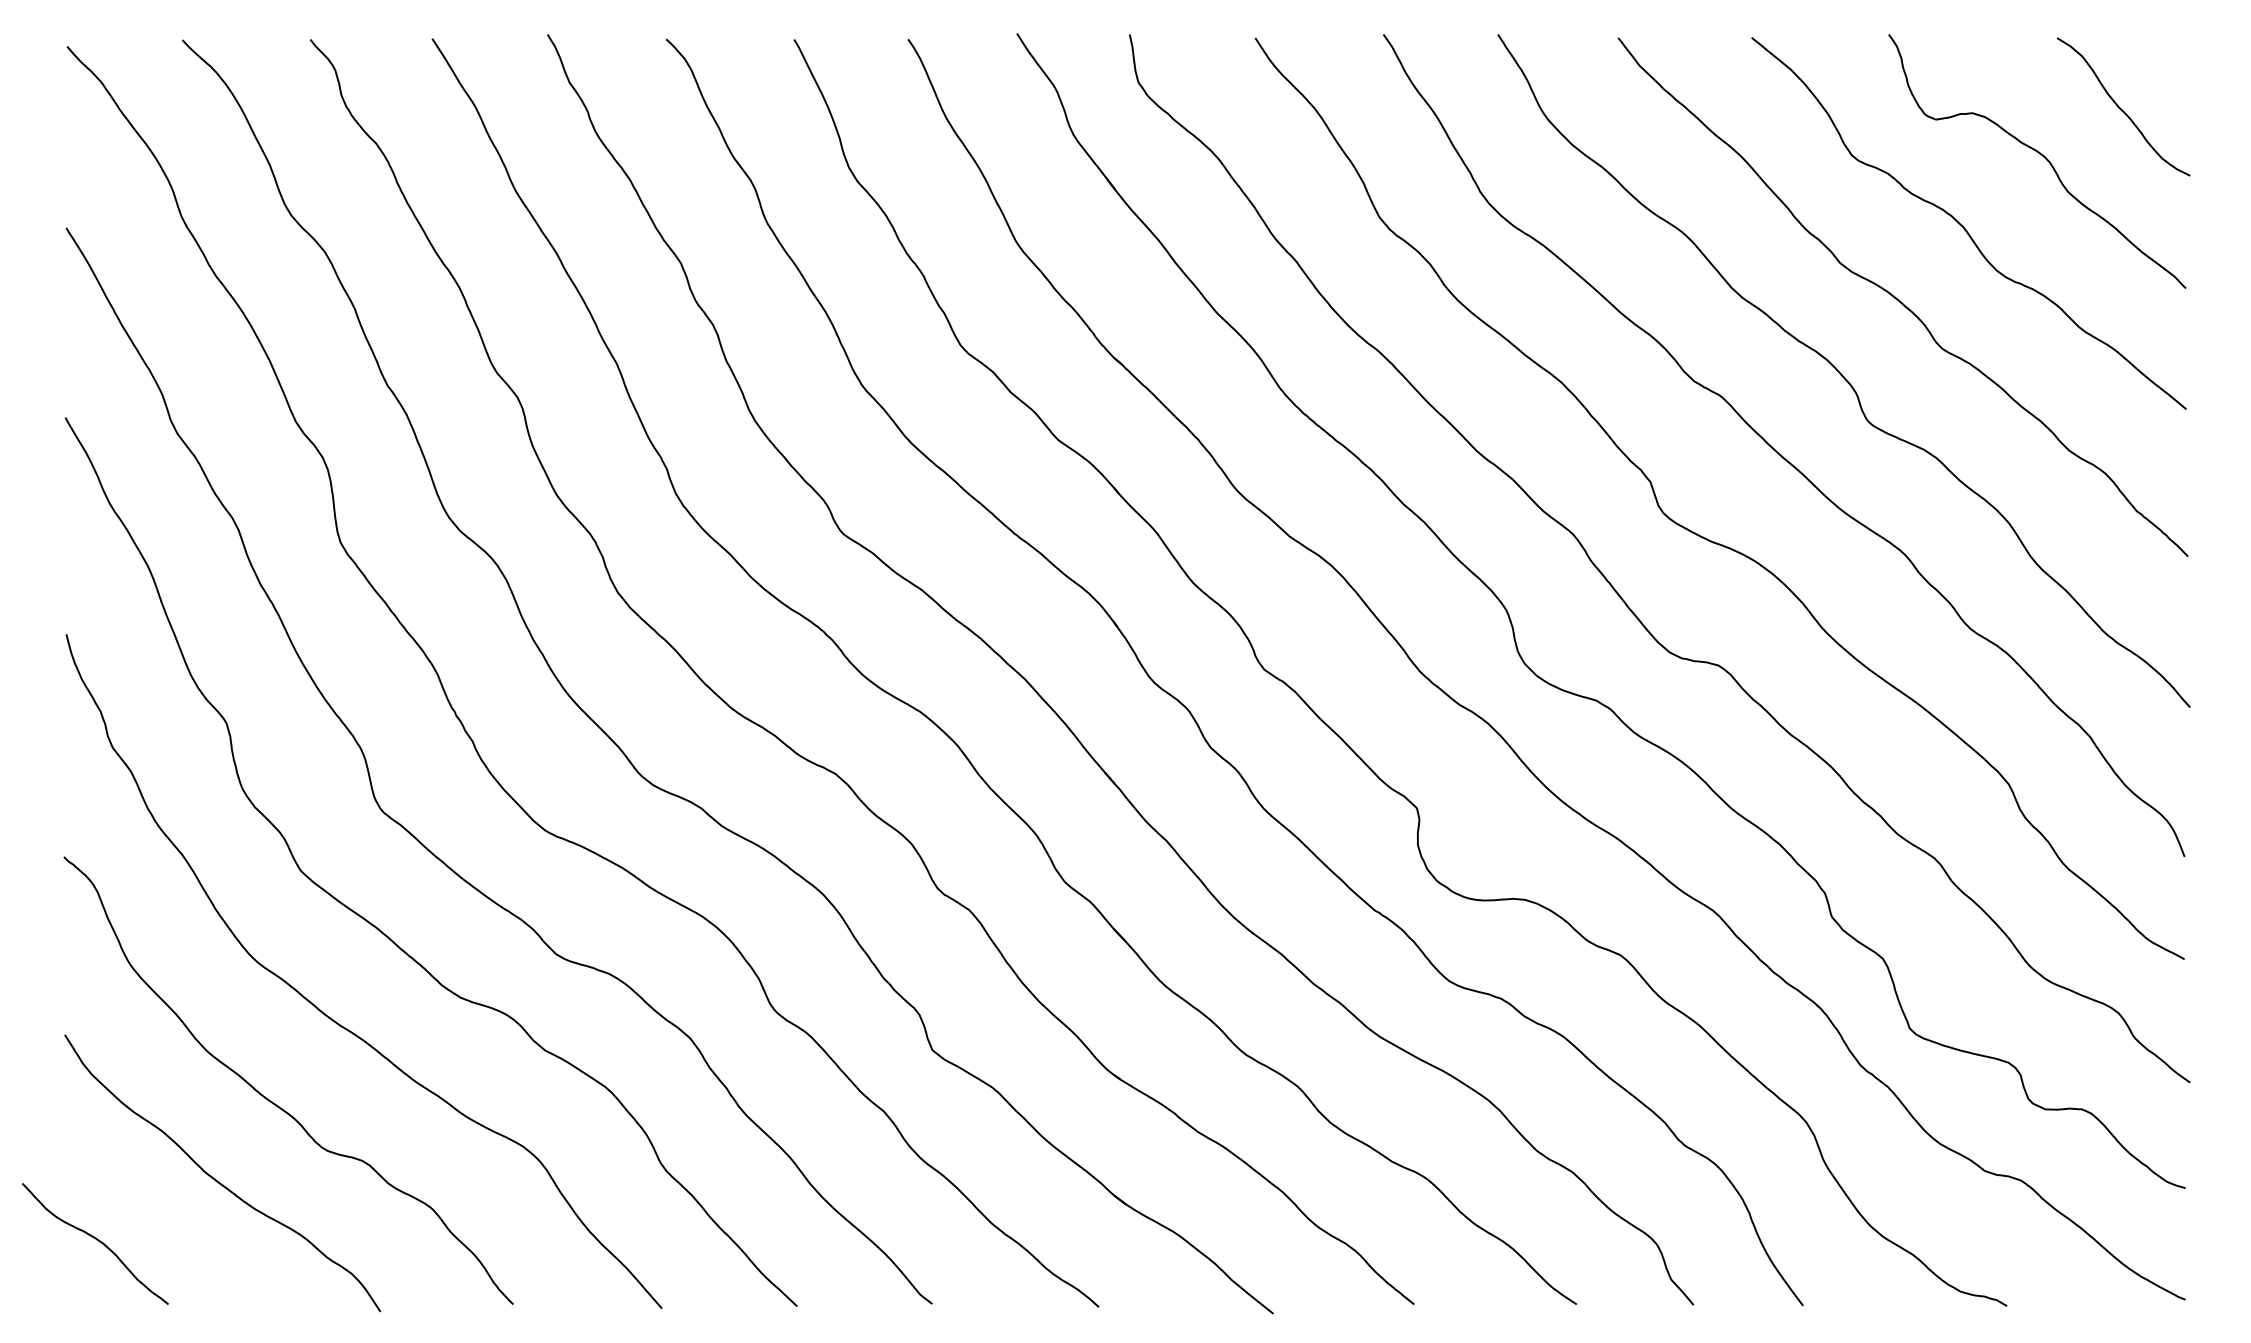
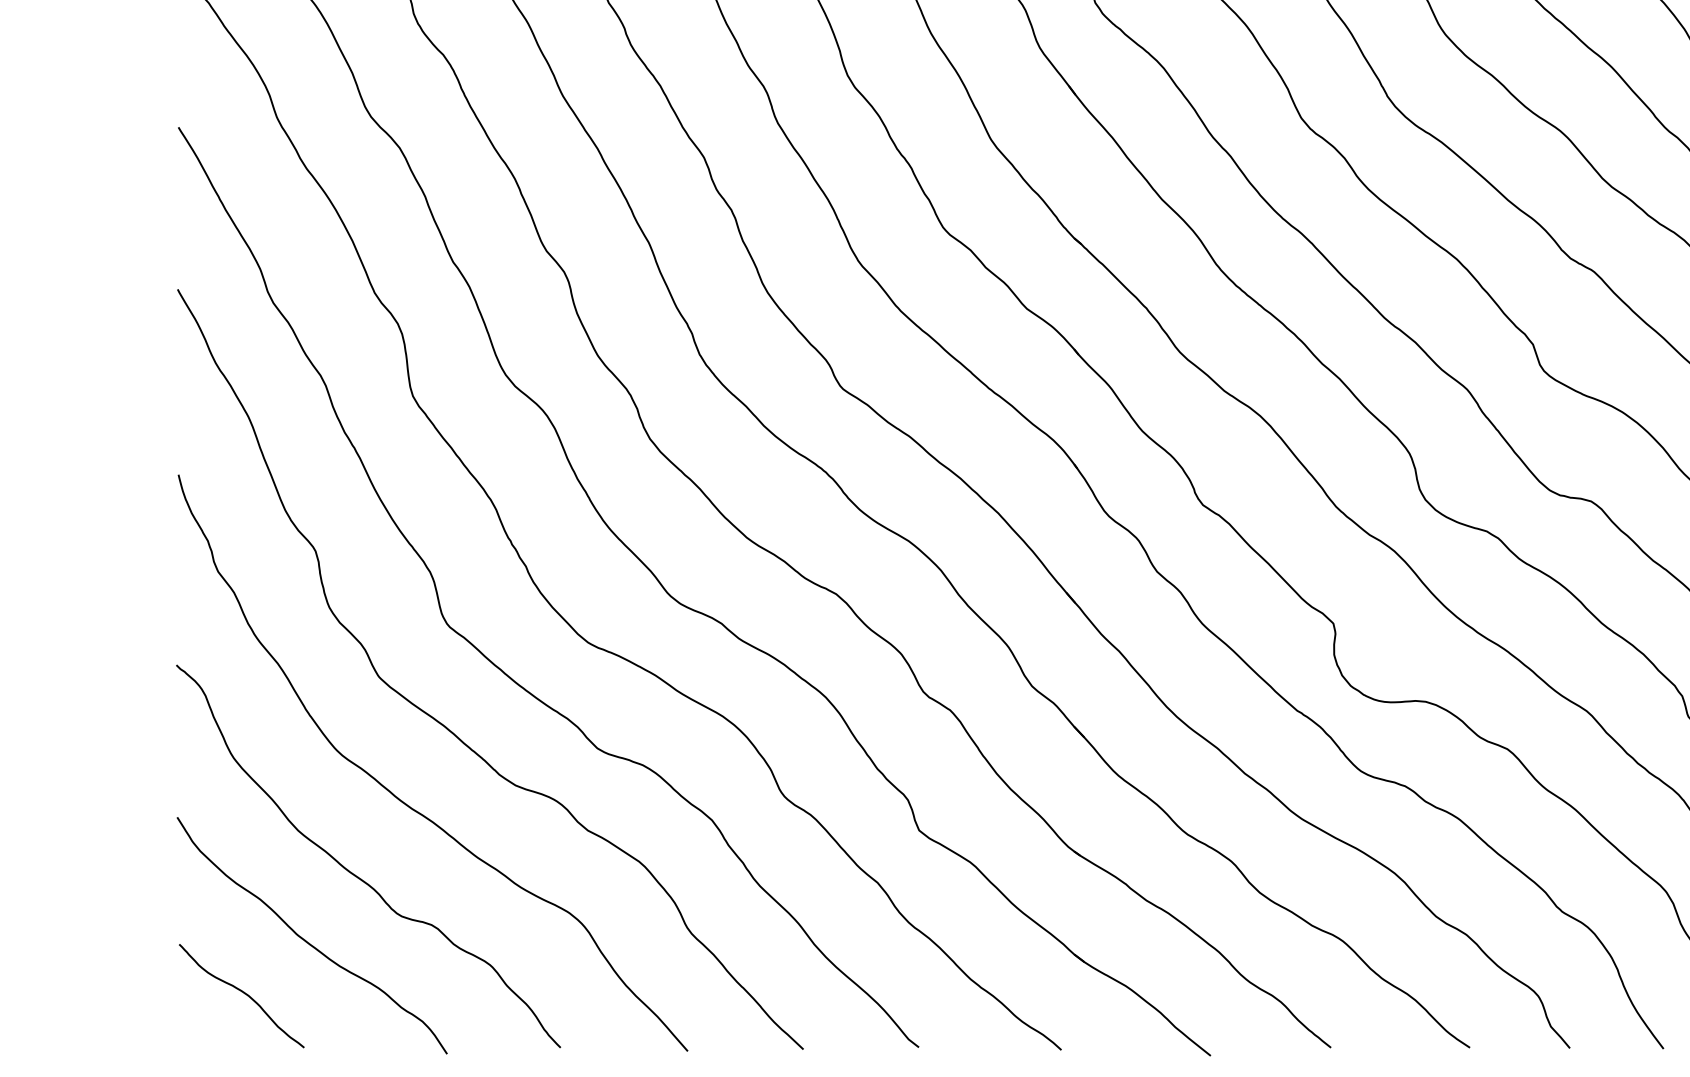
curve: (96, 1240) -> (242, 993), moved

